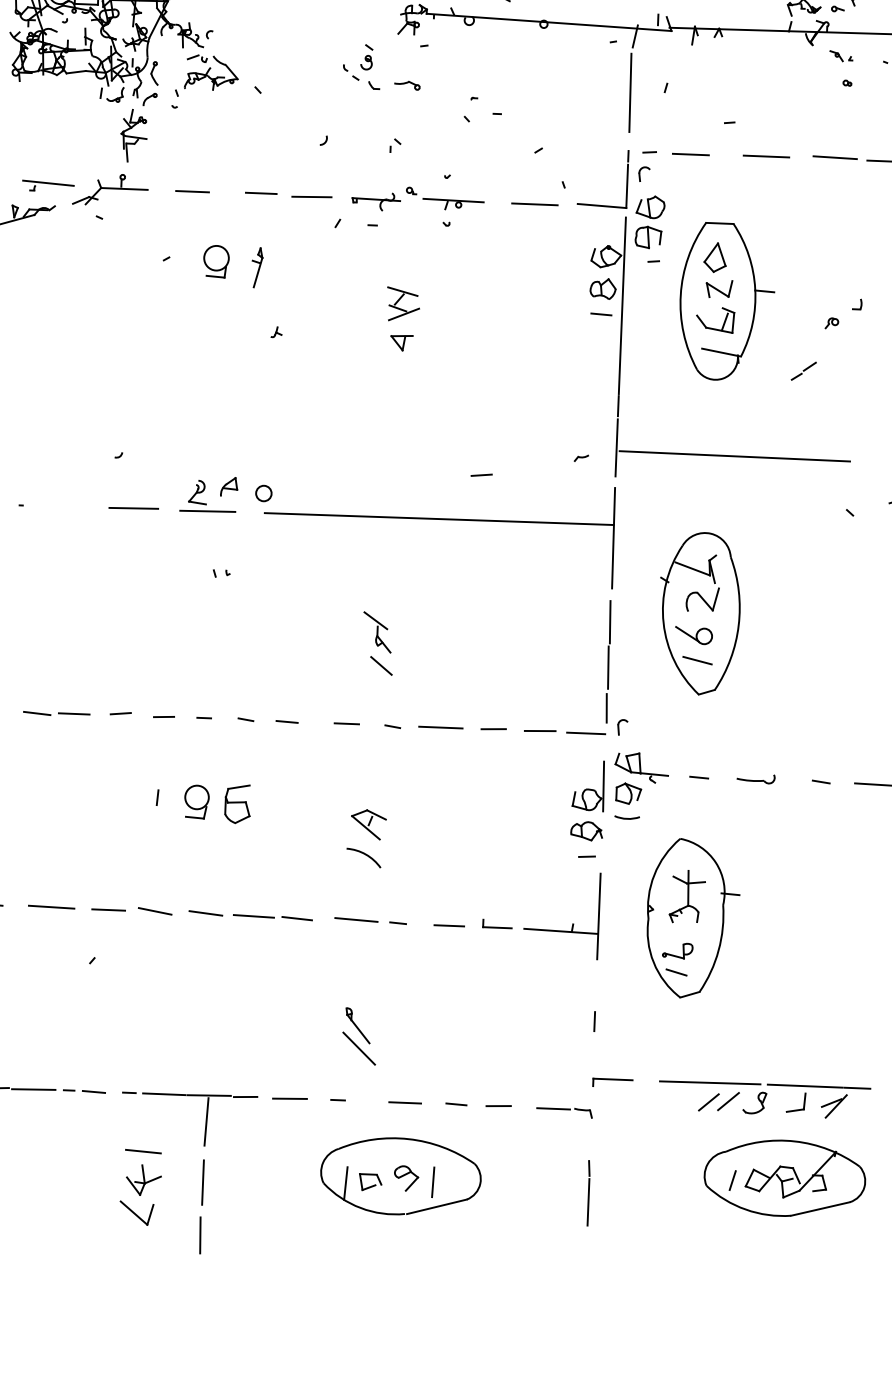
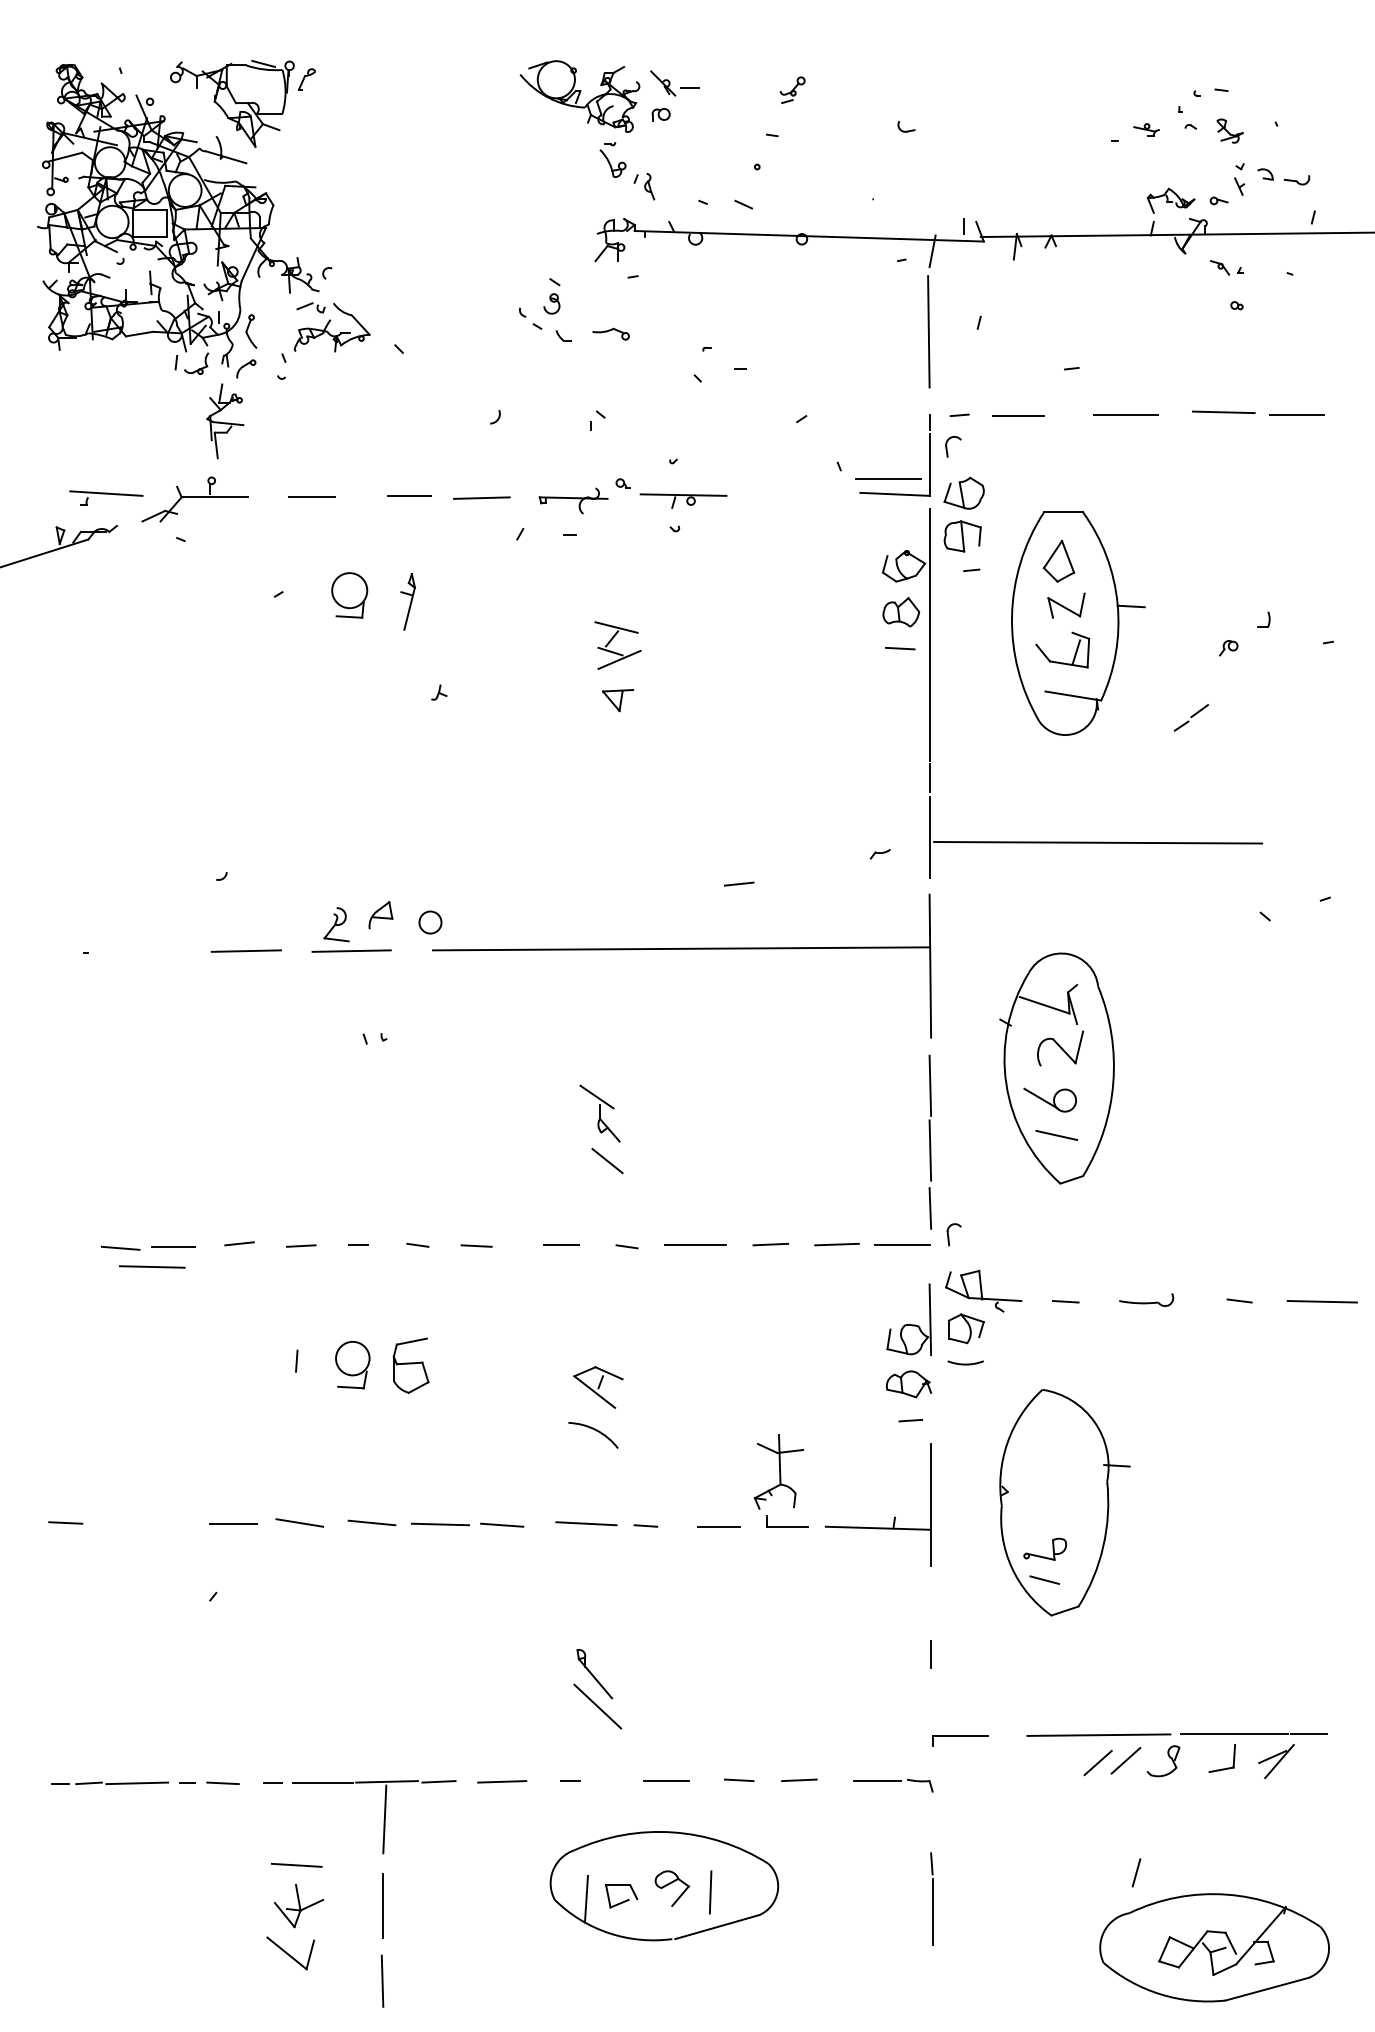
line: (534, 204) -> (888, 478), moved
part: (687, 896) -> (778, 1471), moved
line: (51, 906) -> (152, 1266), moved
part: (784, 1178) -> (1214, 1947), moved

